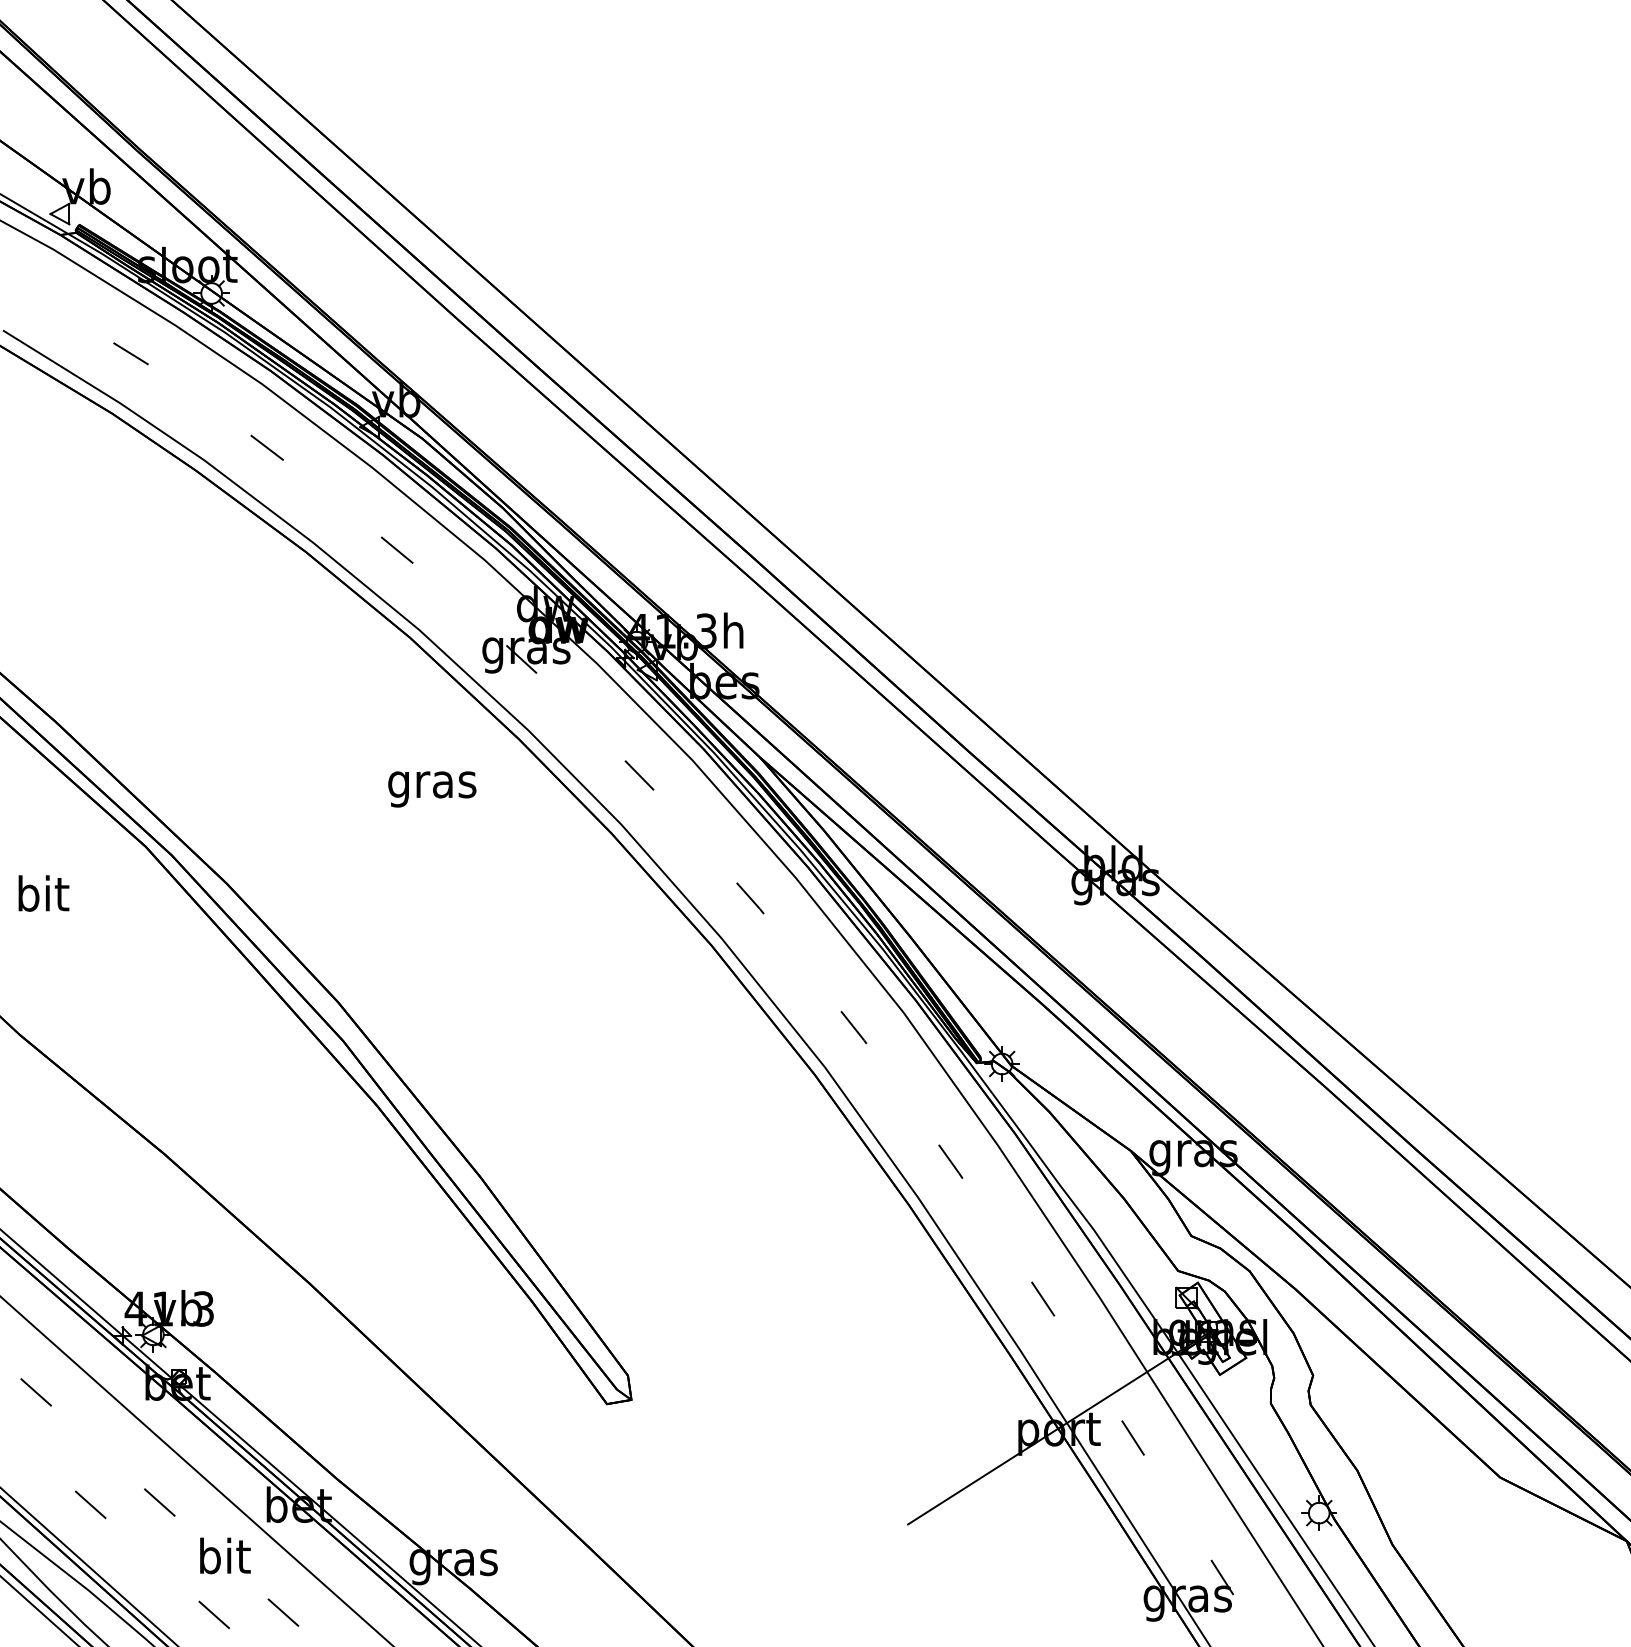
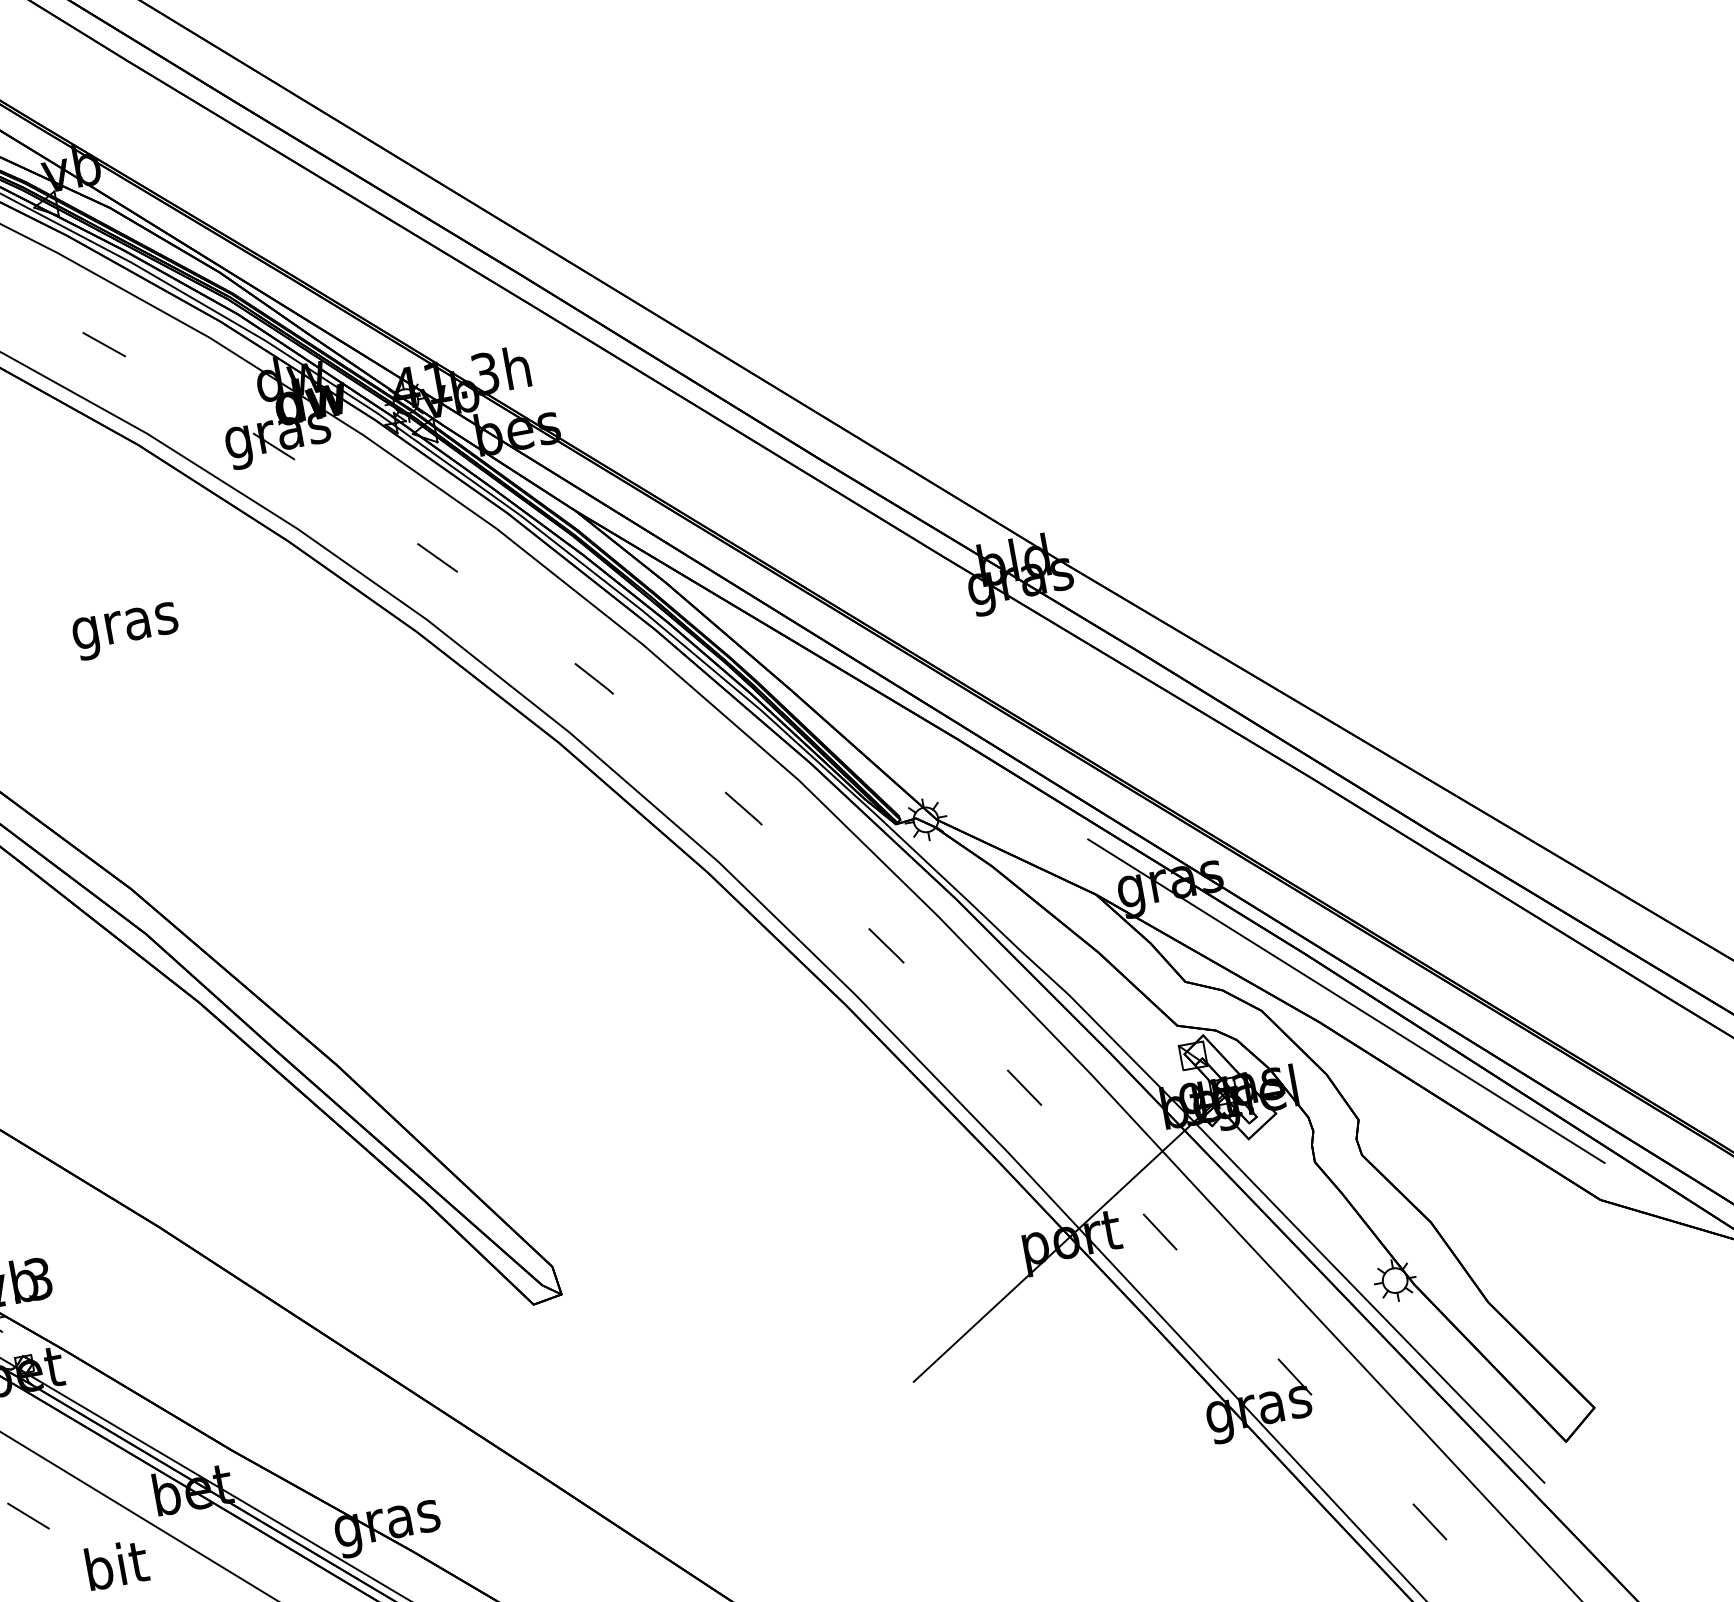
text: (432, 789) -> (126, 631), moved
line: (1320, 1275) -> (1345, 1000), added

